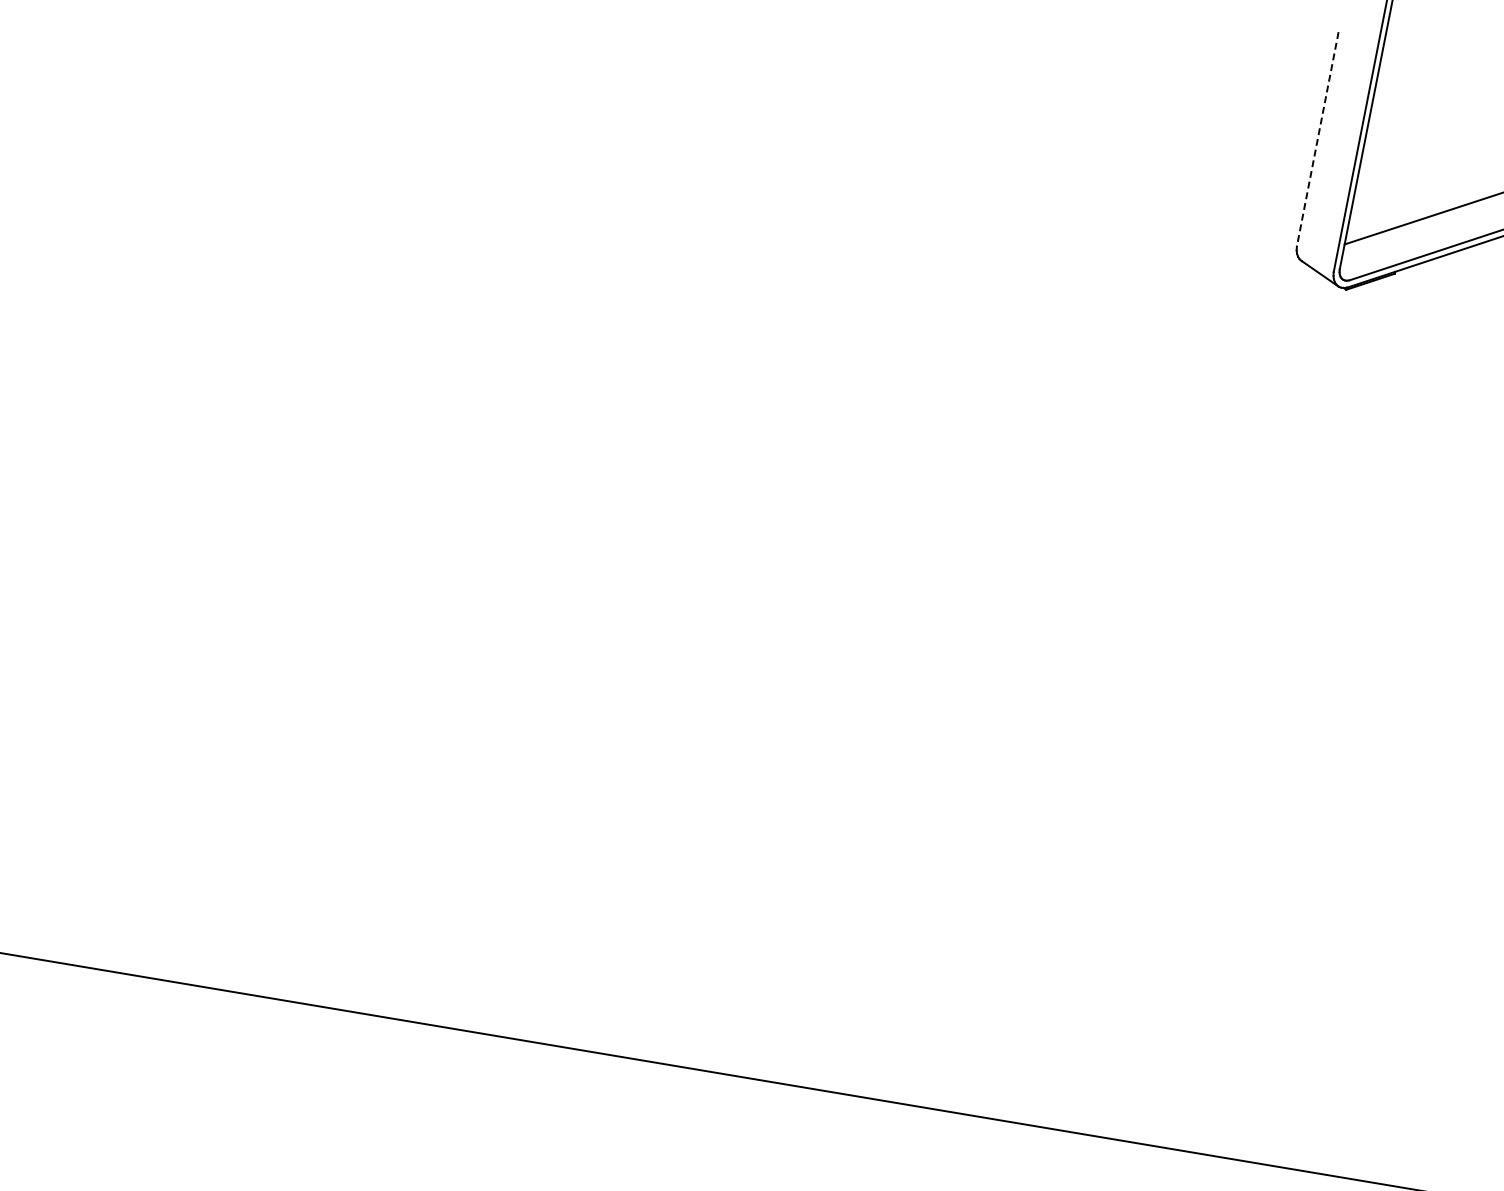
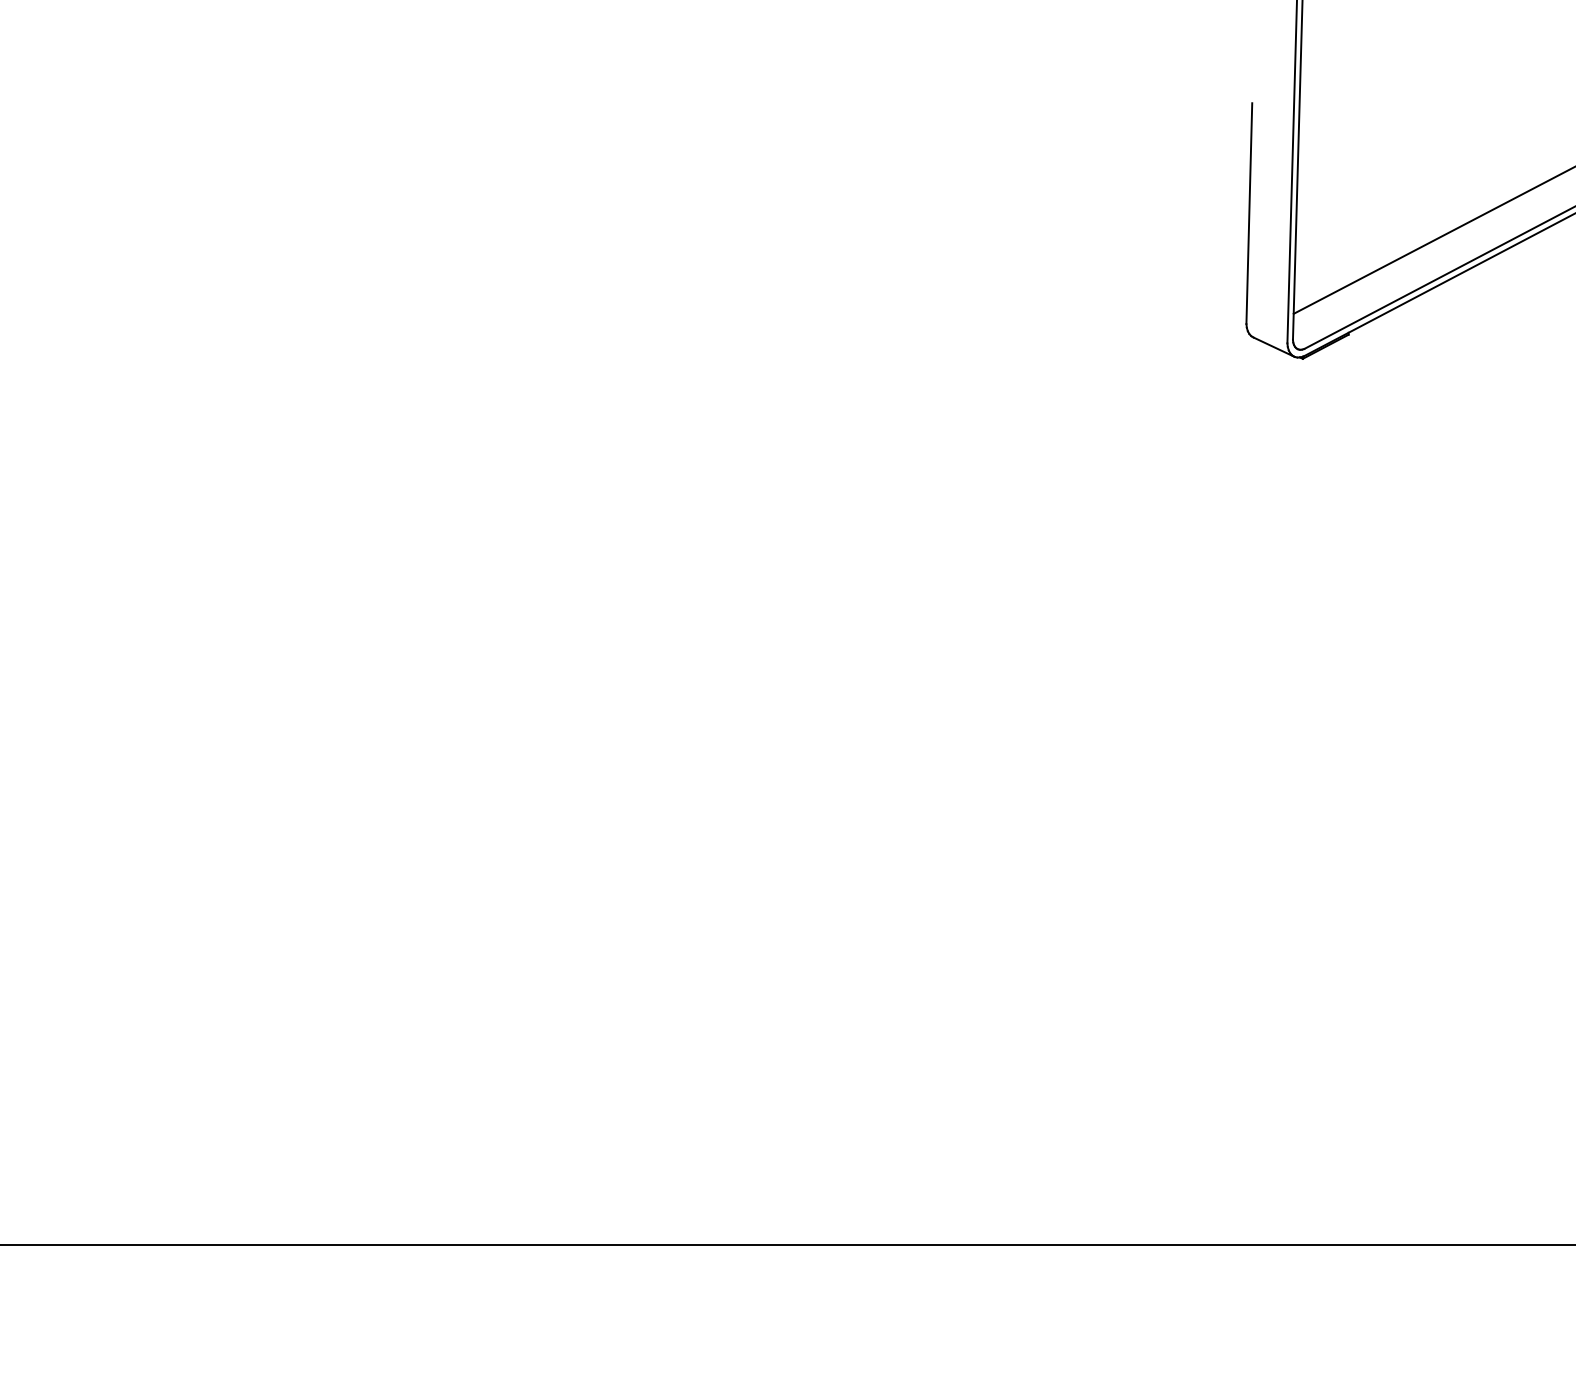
line: (1317, 140) -> (1249, 214), dashed -> solid

